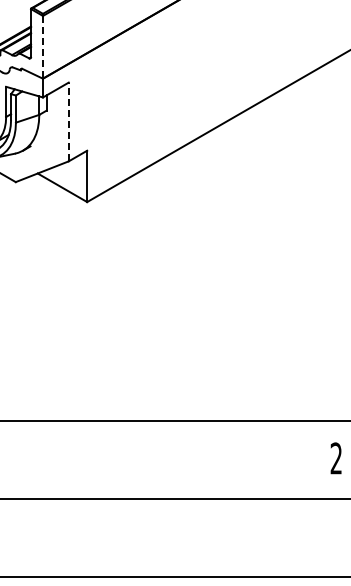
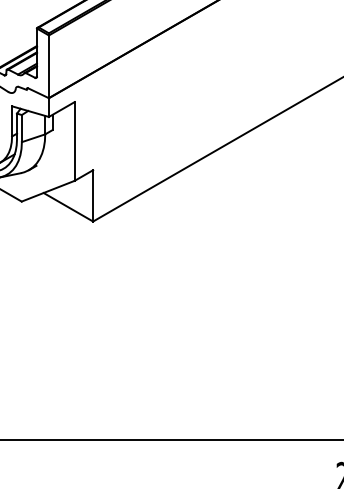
line: (42, 47) -> (48, 66), dashed -> solid
line: (68, 121) -> (74, 140), dashed -> solid

